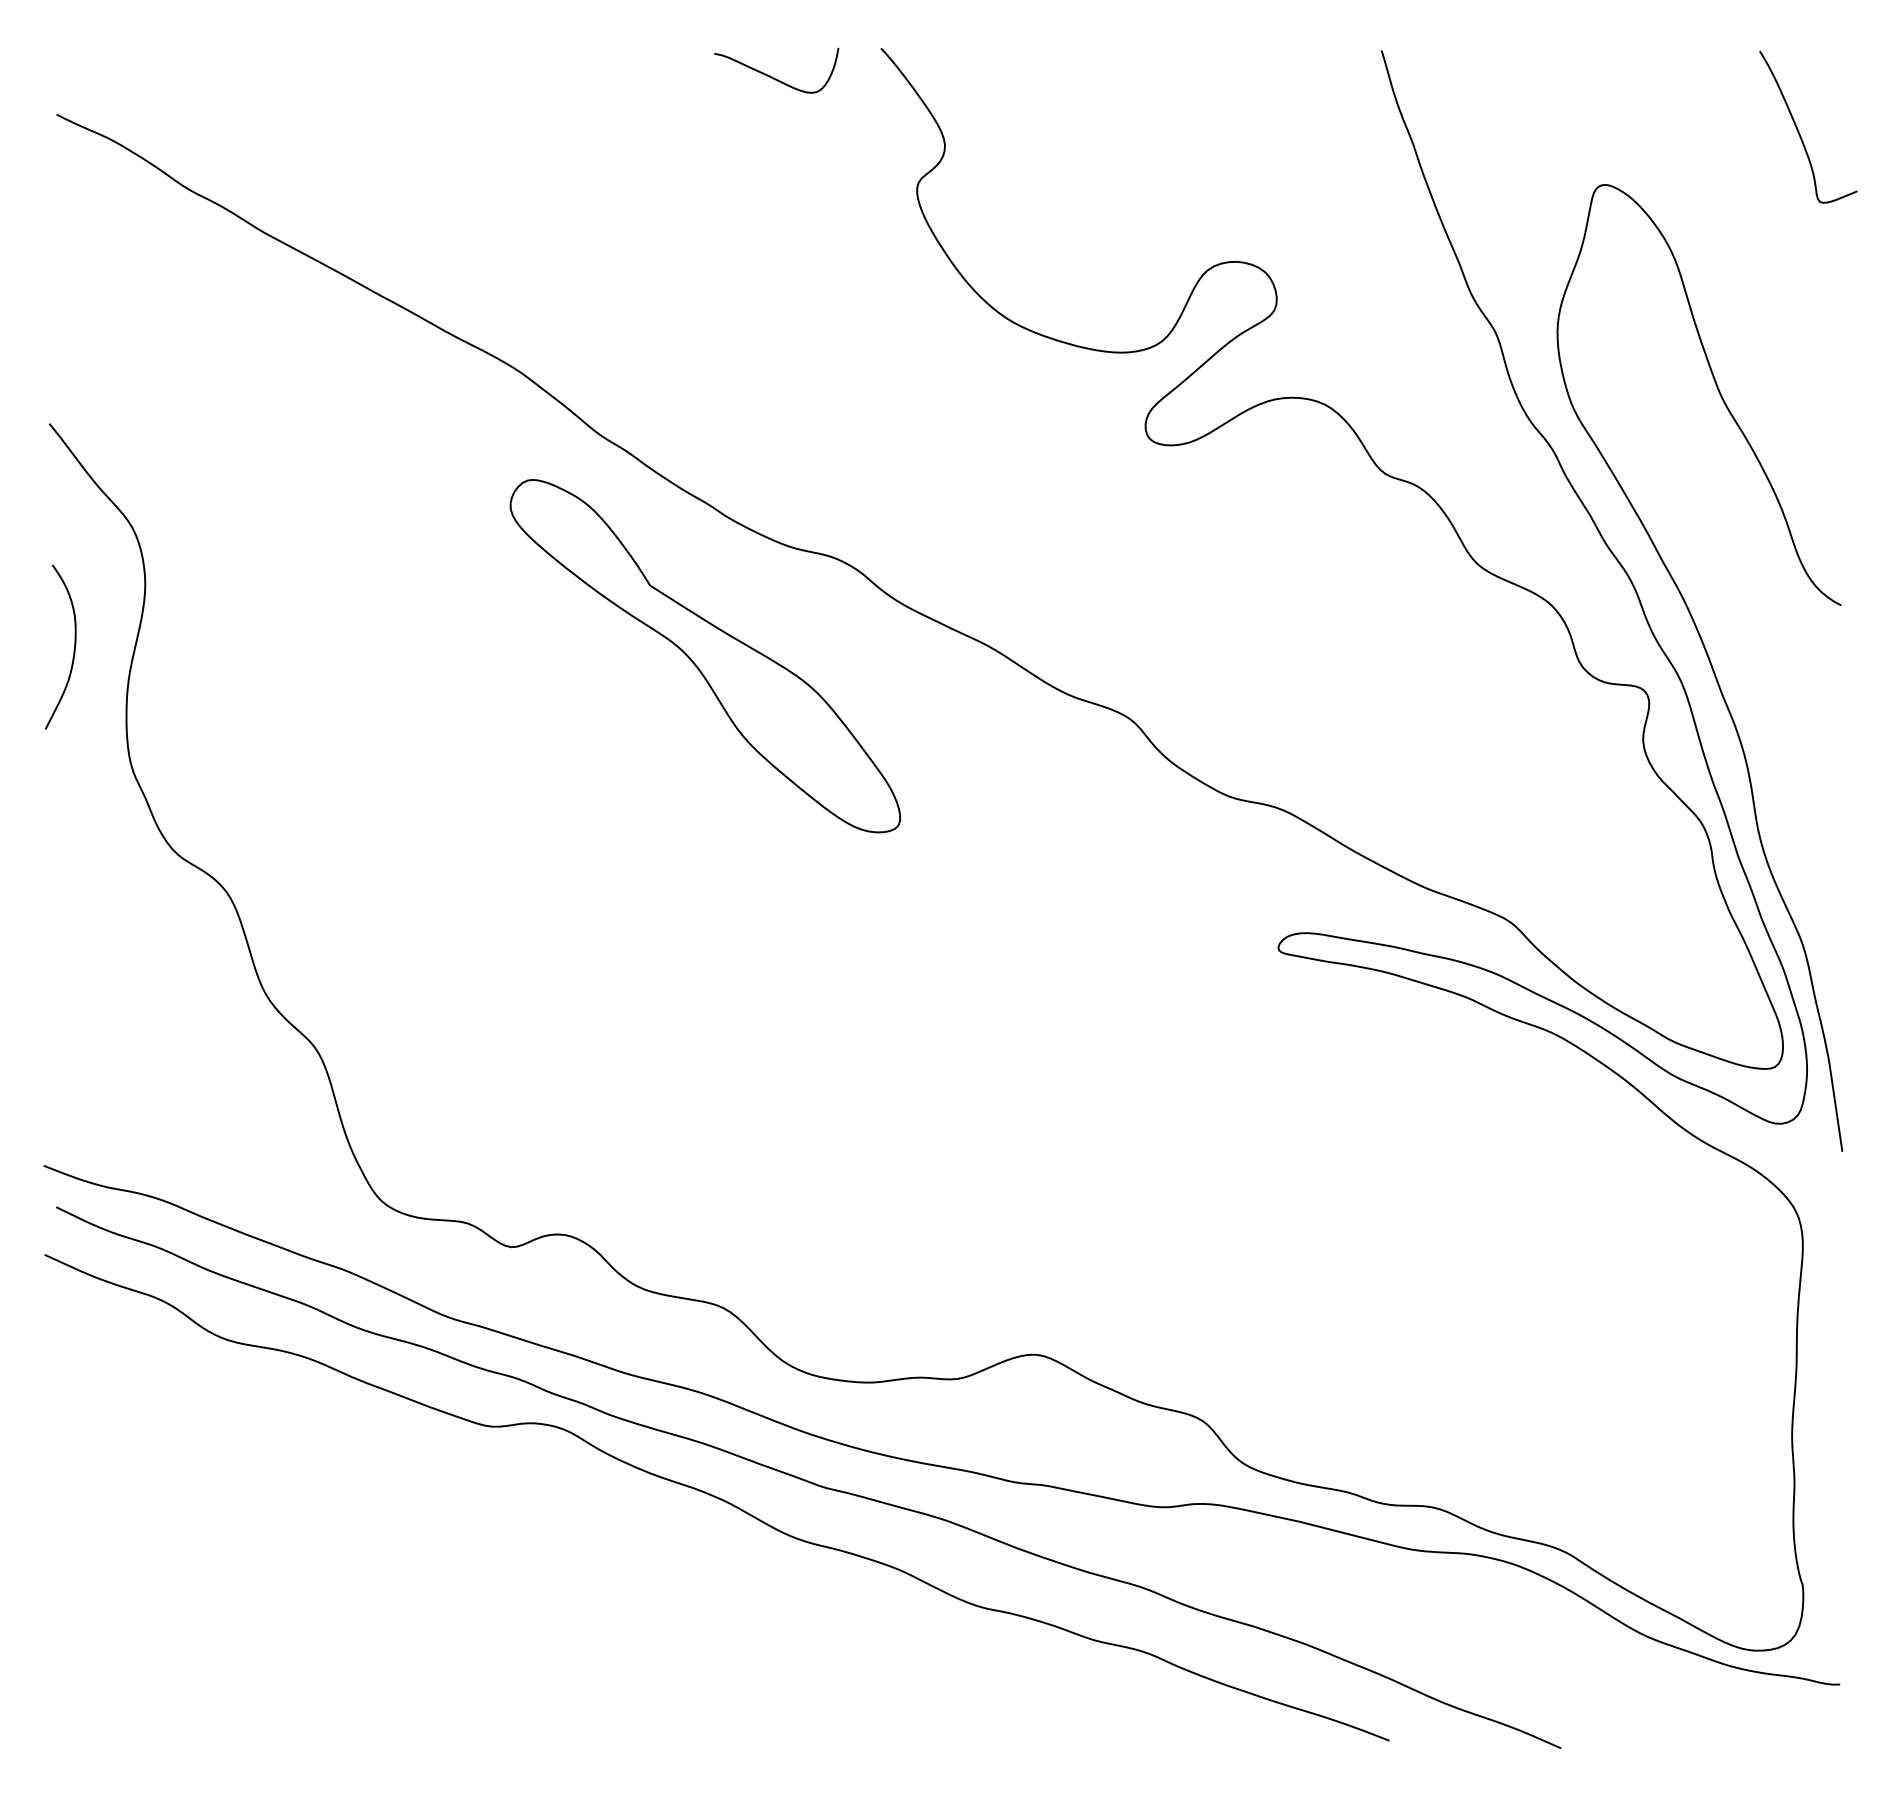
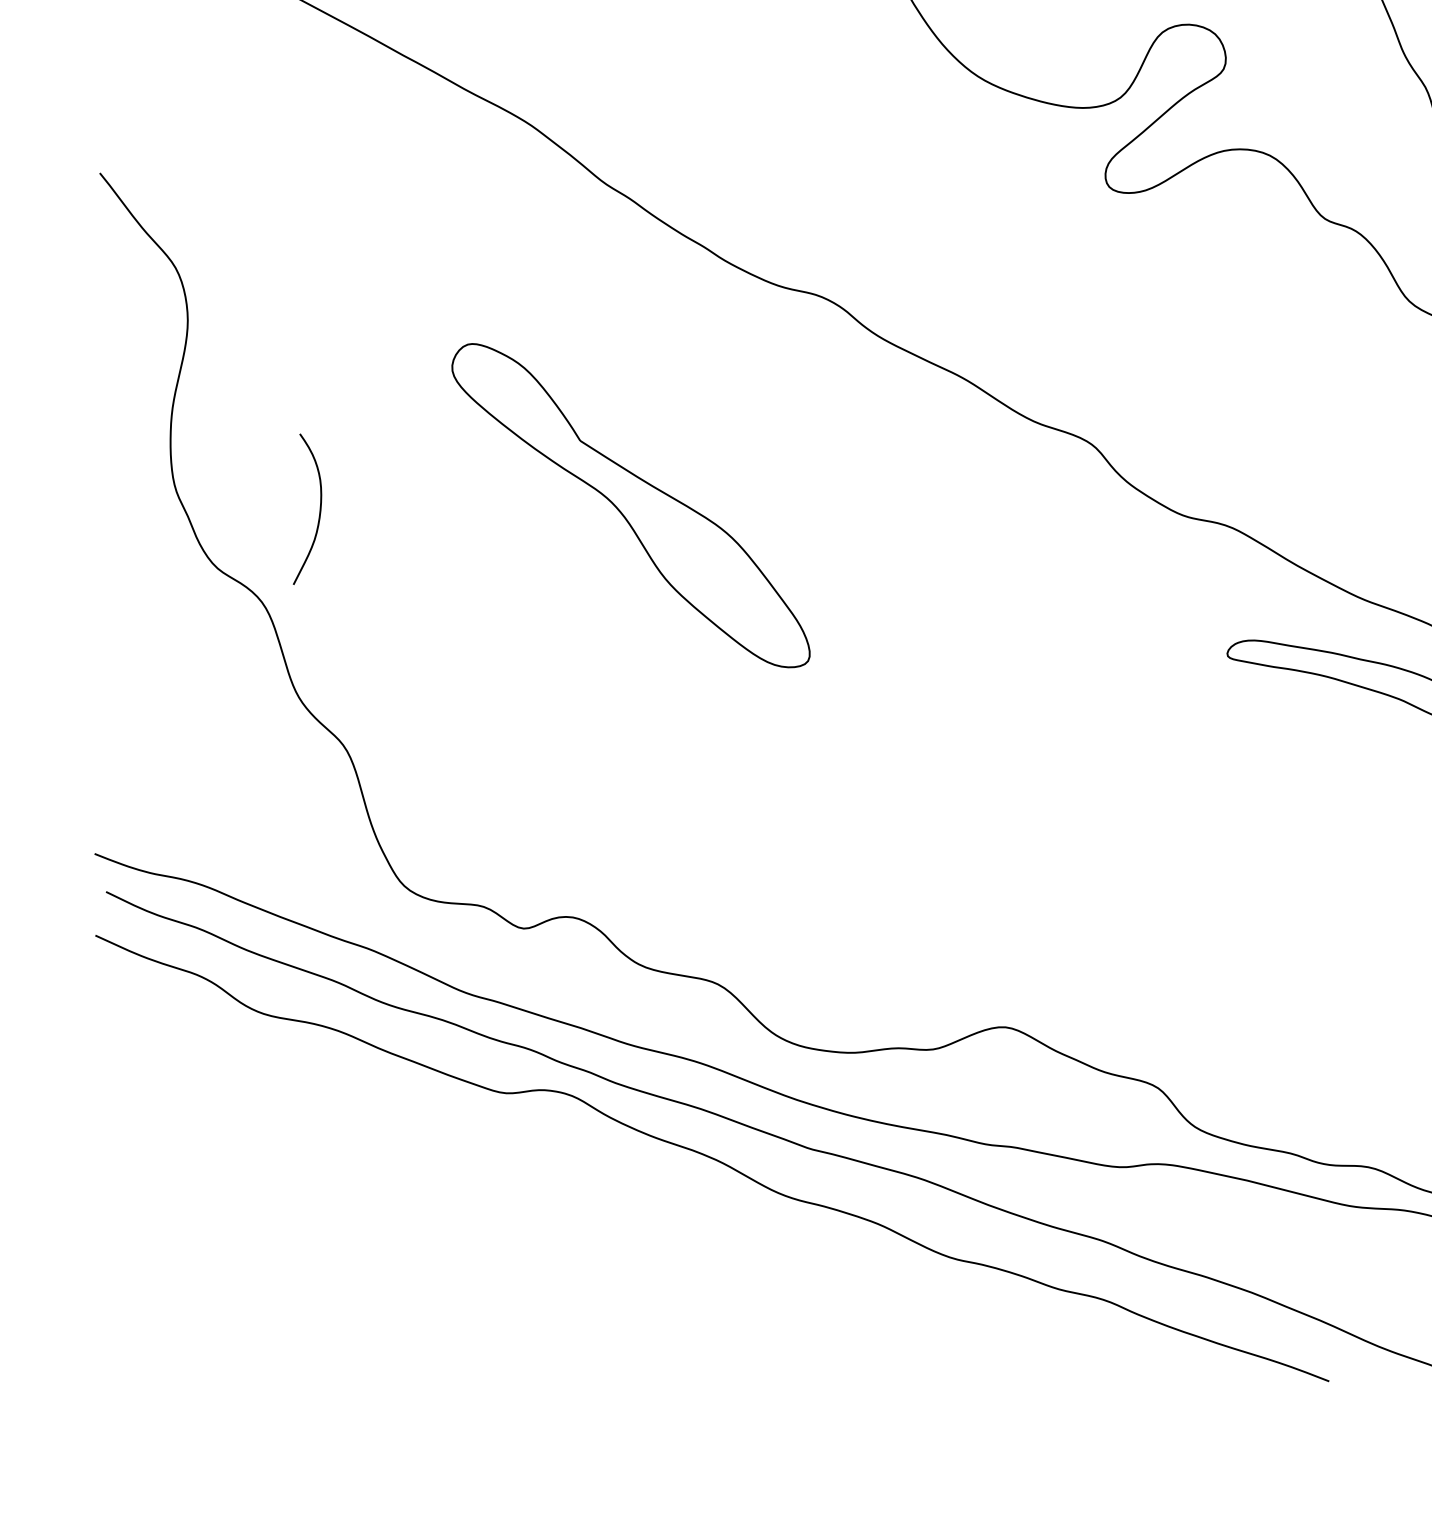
curve: (73, 649) -> (319, 511), moved
part: (704, 656) -> (630, 505), moved

